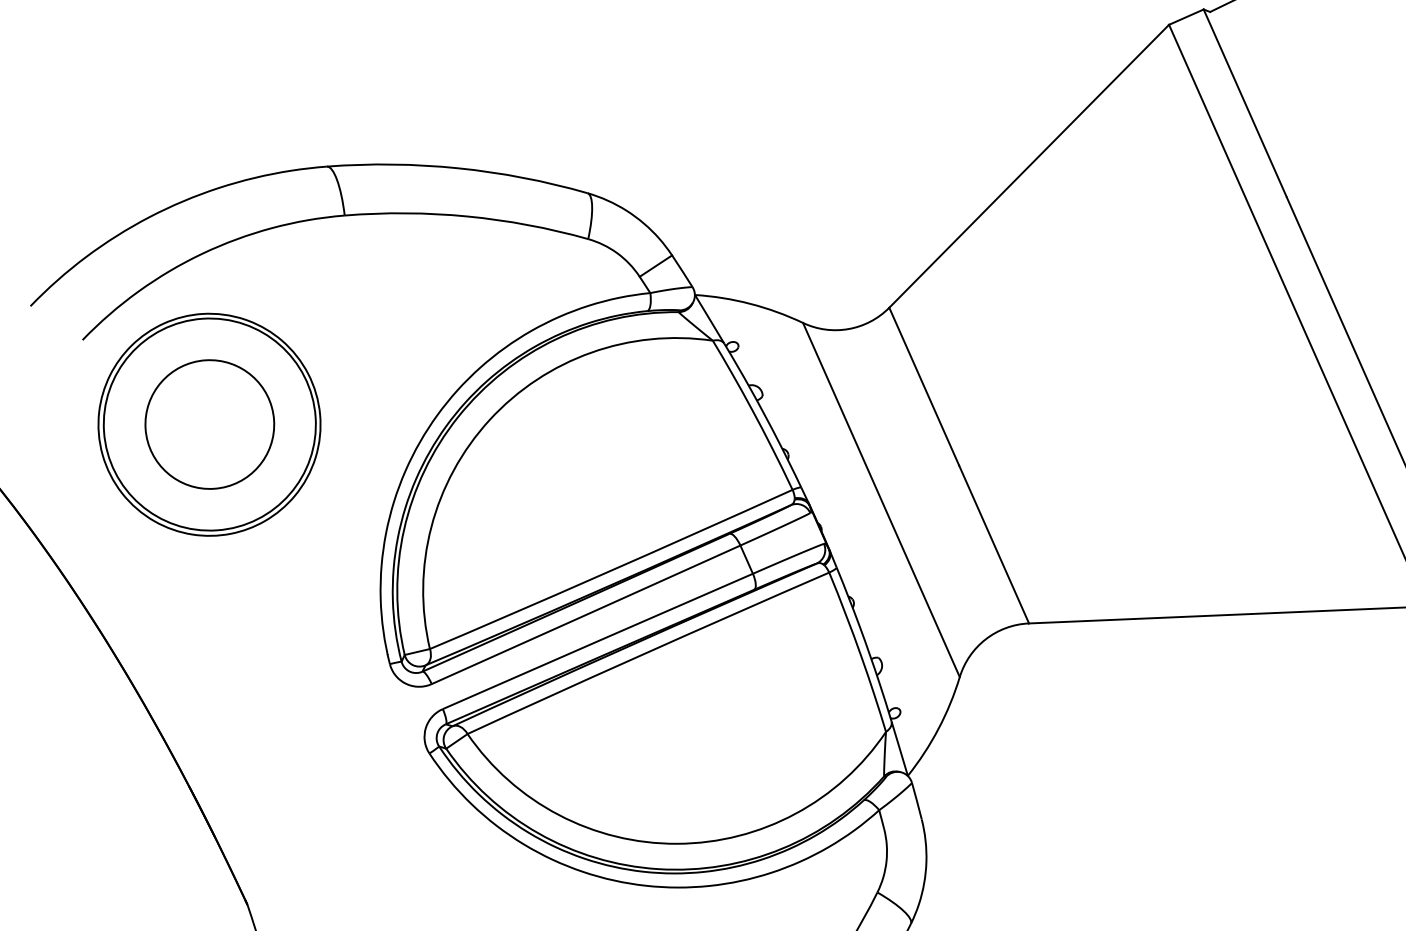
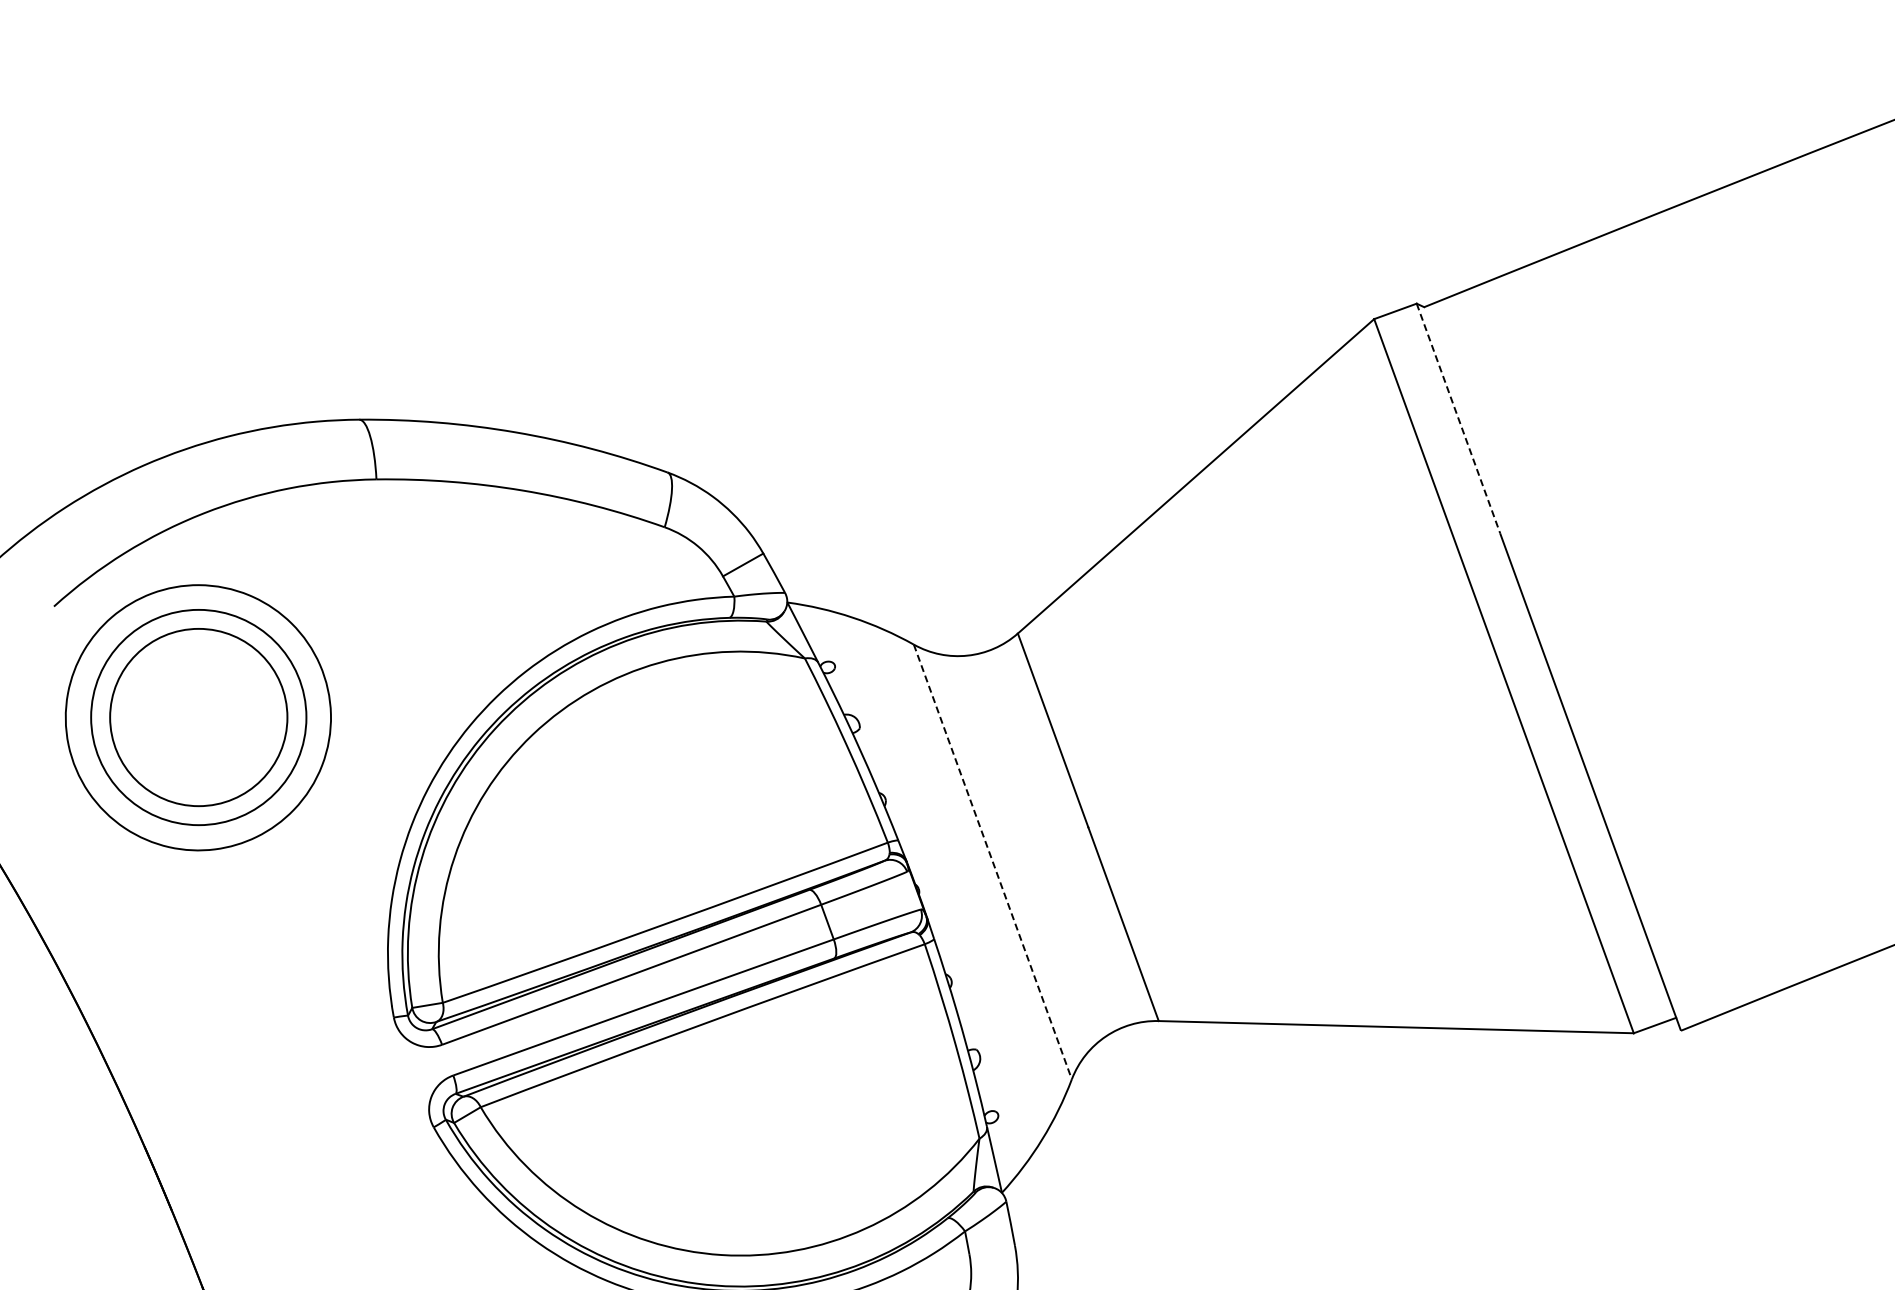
line: (1245, 103) -> (1458, 418), solid -> dashed
circle: (209, 424) -> (198, 717), size x0.7
circle: (209, 424) -> (198, 717), size x1.4
line: (881, 500) -> (993, 862), solid -> dashed

